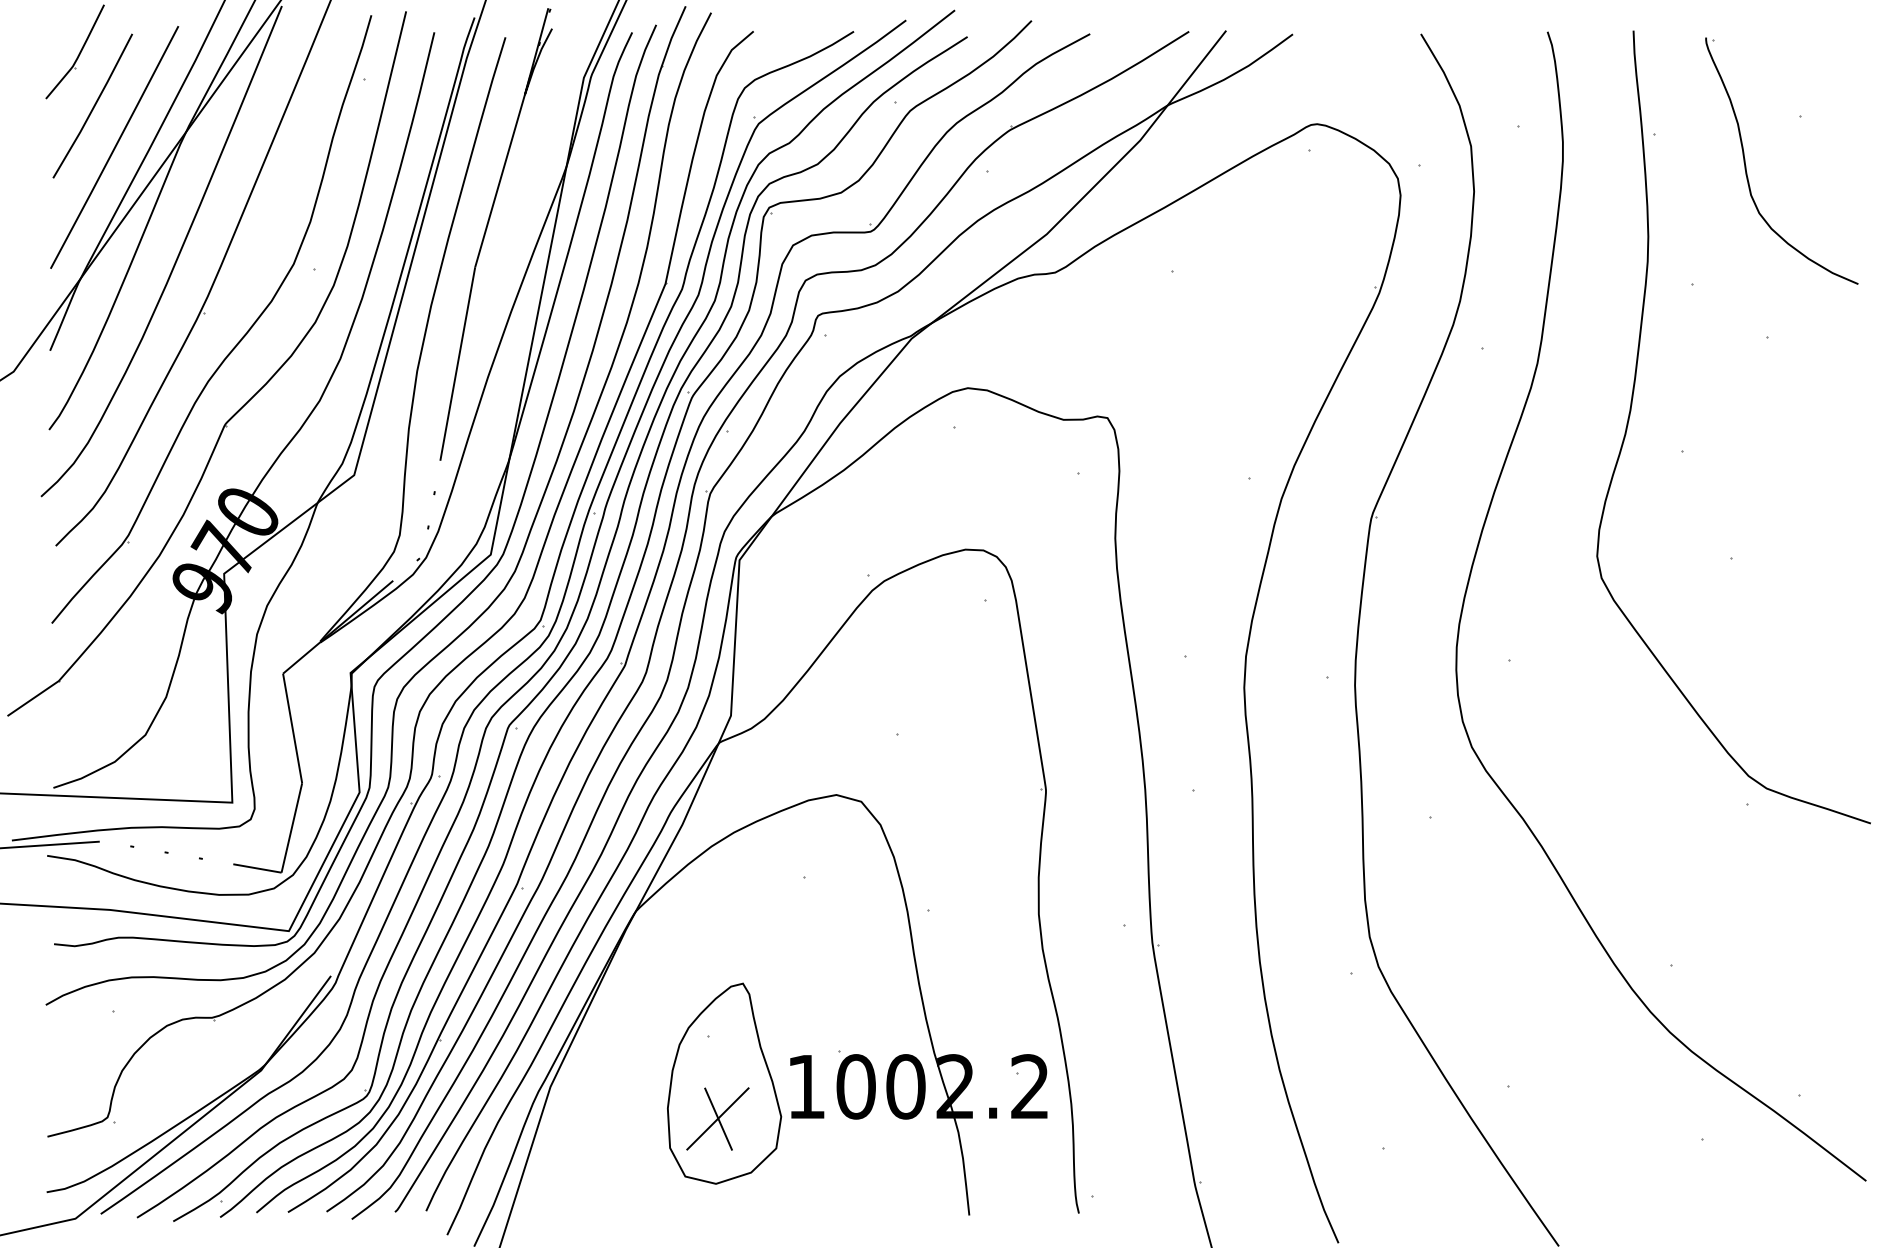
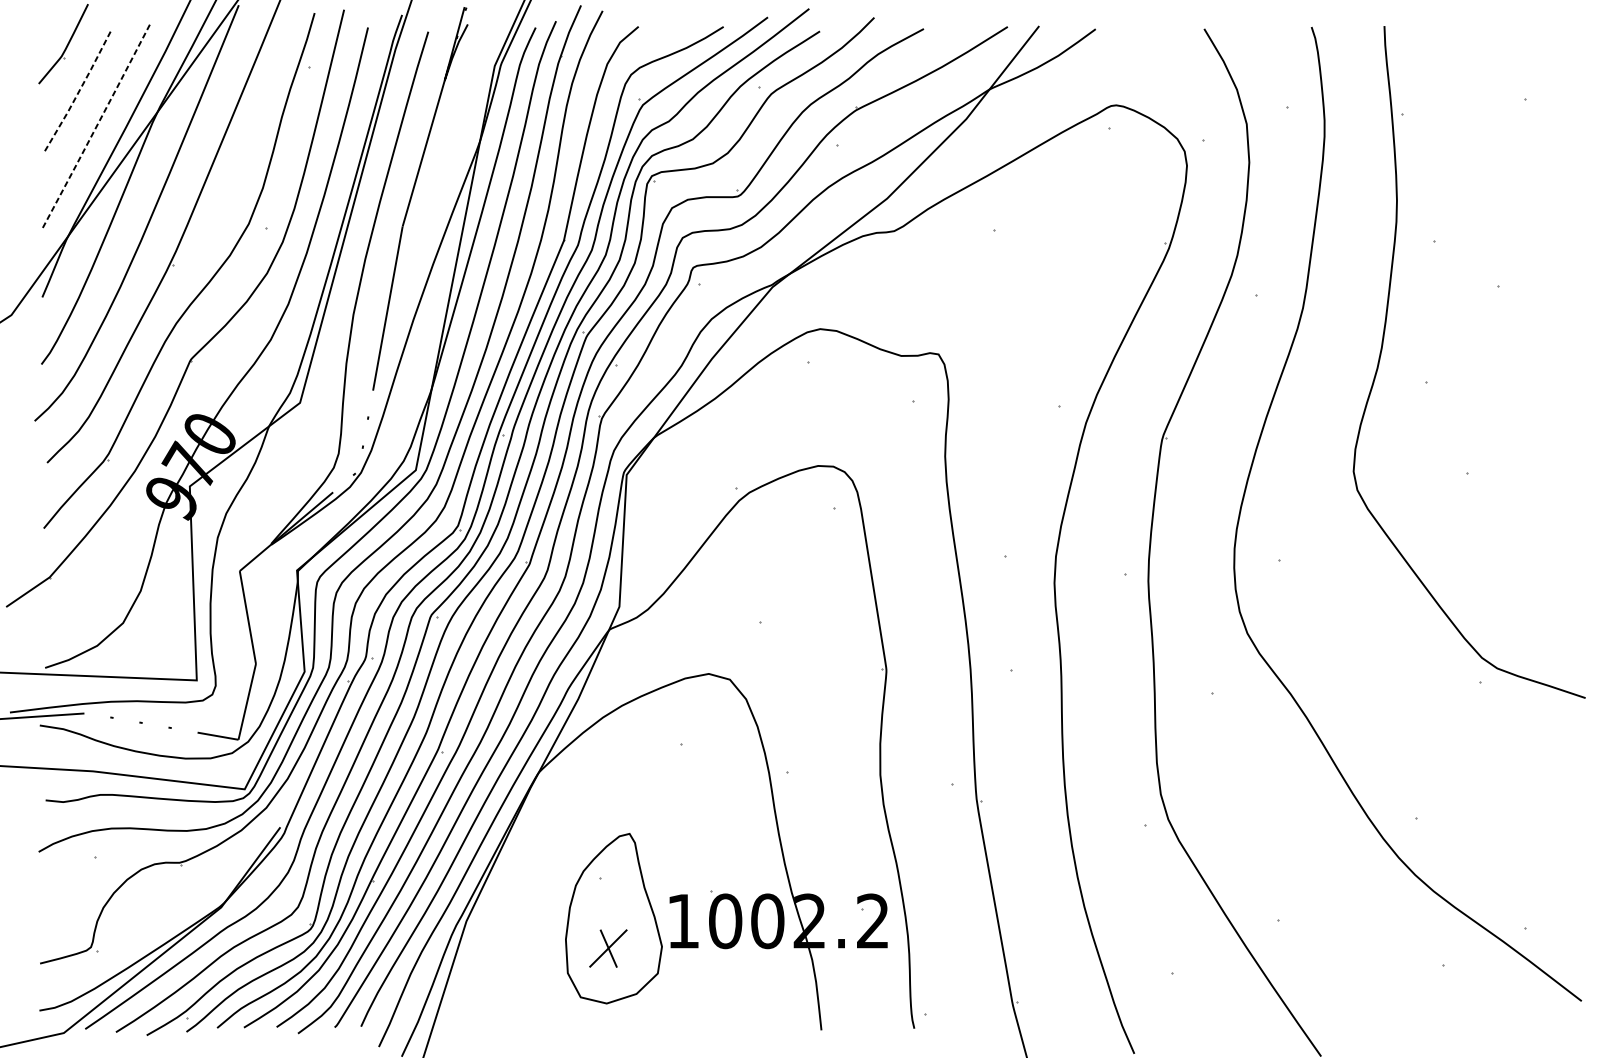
line: (94, 106) -> (79, 90), solid -> dashed
line: (115, 147) -> (97, 125), solid -> dashed
part: (1746, 165) -> (1480, 140), removed
part: (717, 1118) -> (608, 948), size x0.7

